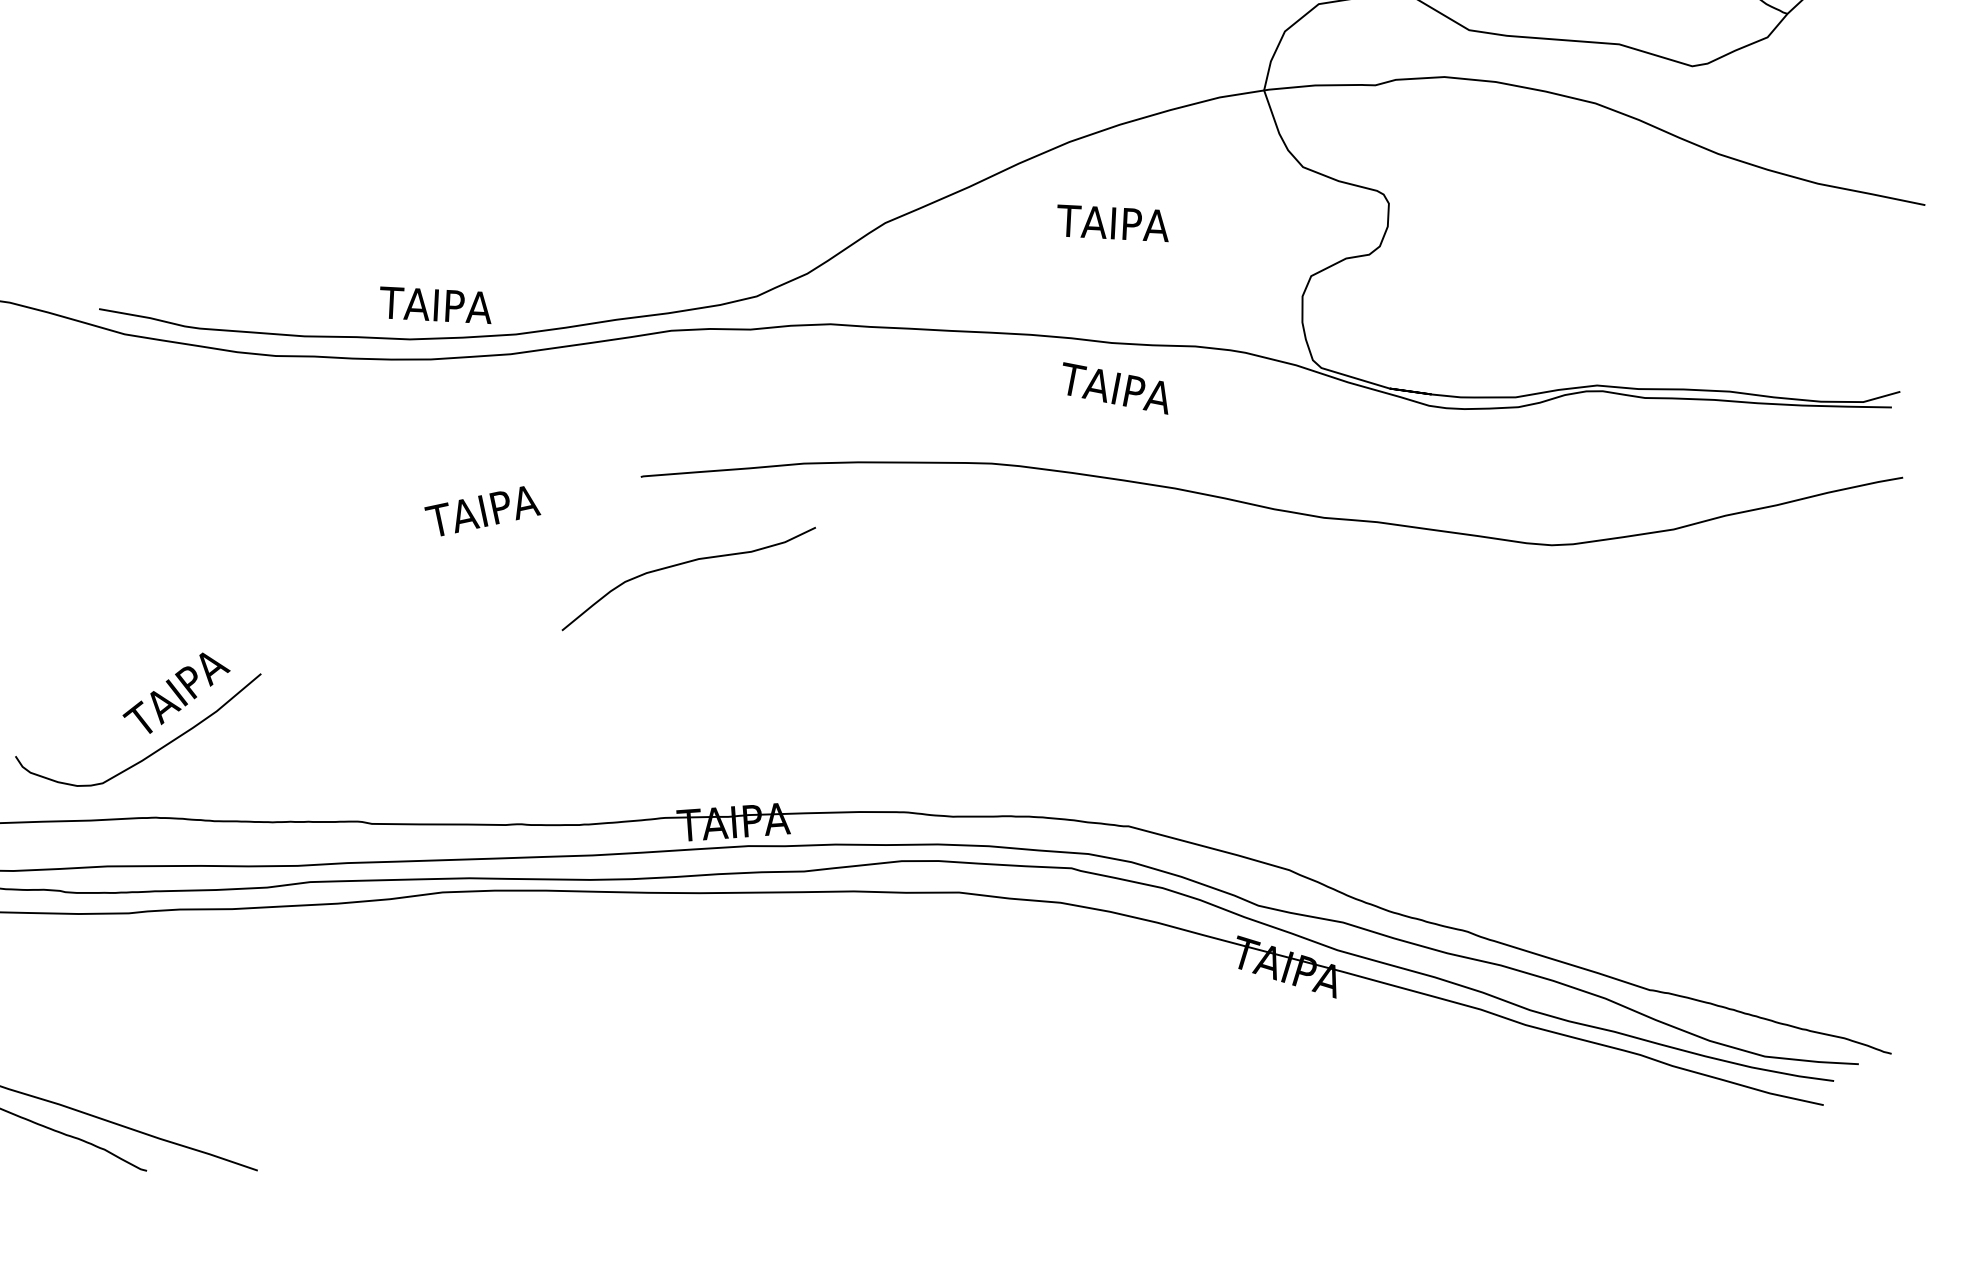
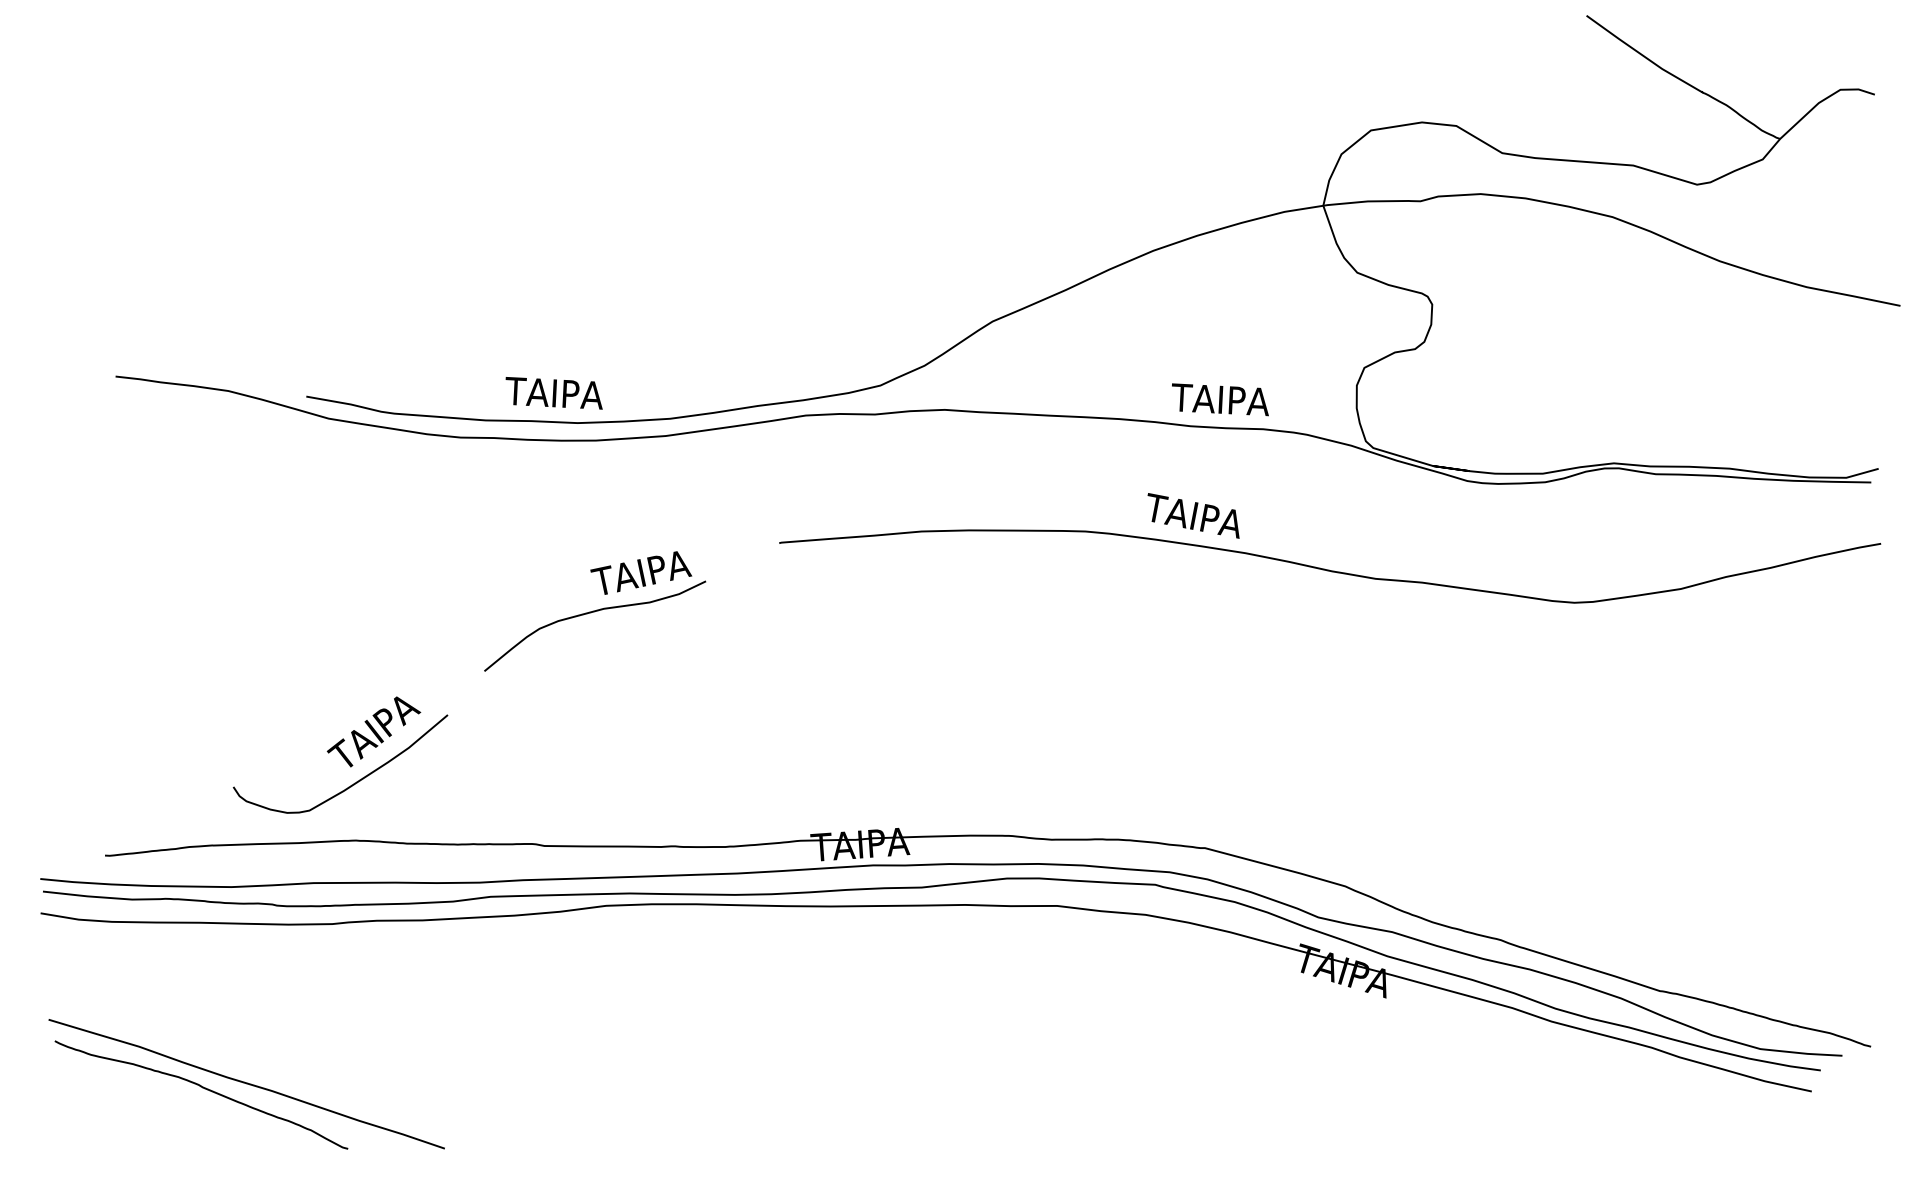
text: (1113, 223) -> (1220, 399), moved
text: (434, 305) -> (553, 393), moved
text: (1115, 387) -> (1193, 515), moved
curve: (684, 564) -> (591, 613), moved

